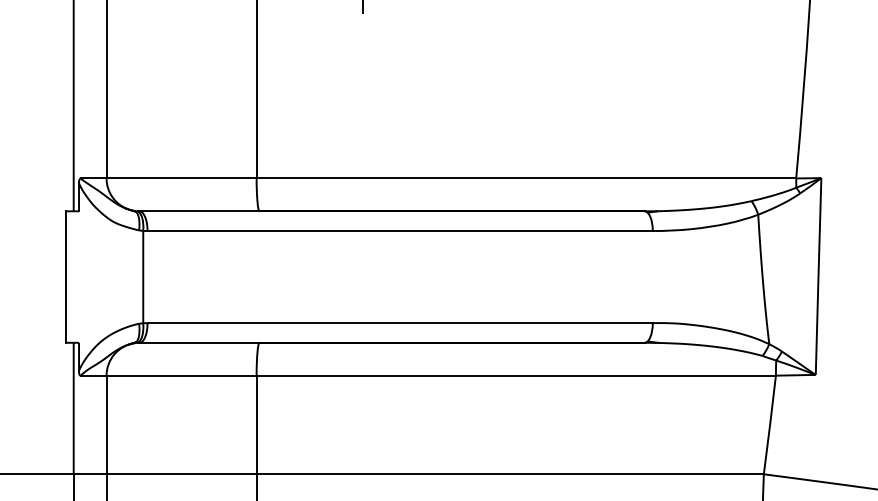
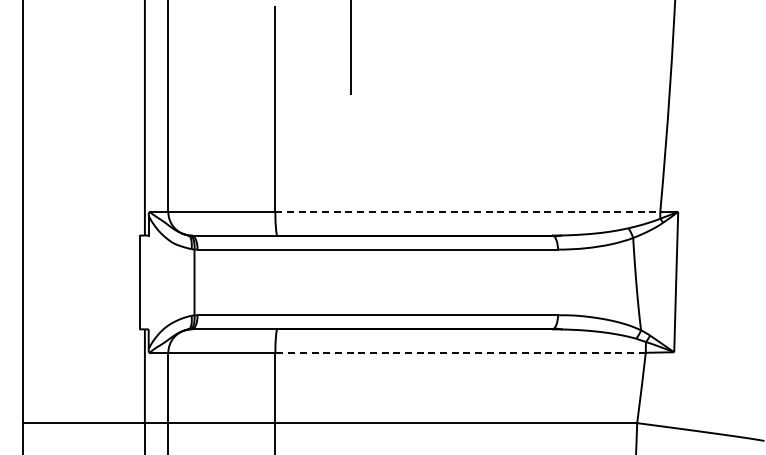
line: (527, 178) -> (468, 212), solid -> dashed
line: (516, 375) -> (460, 352), solid -> dashed

